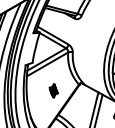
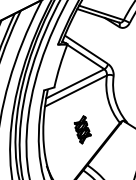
part: (53, 90) -> (82, 129), size x1.43

